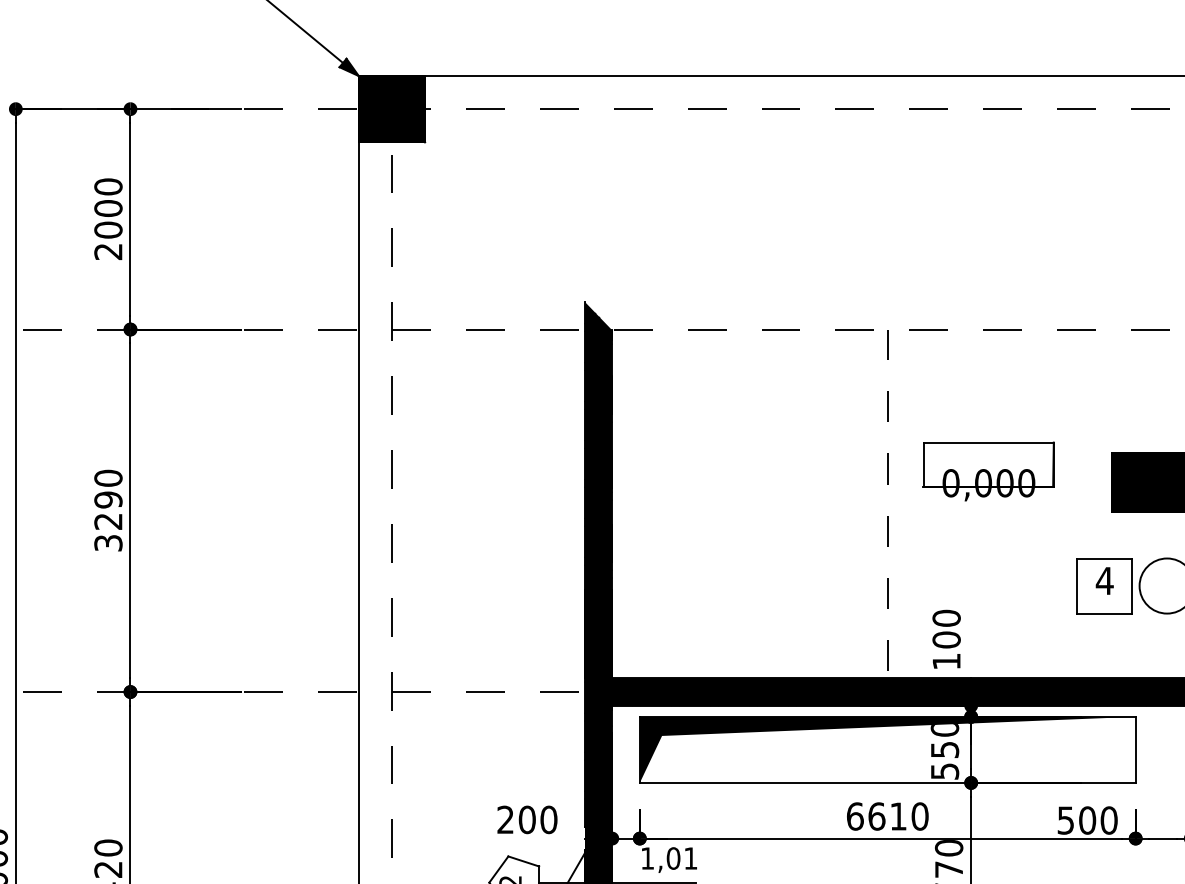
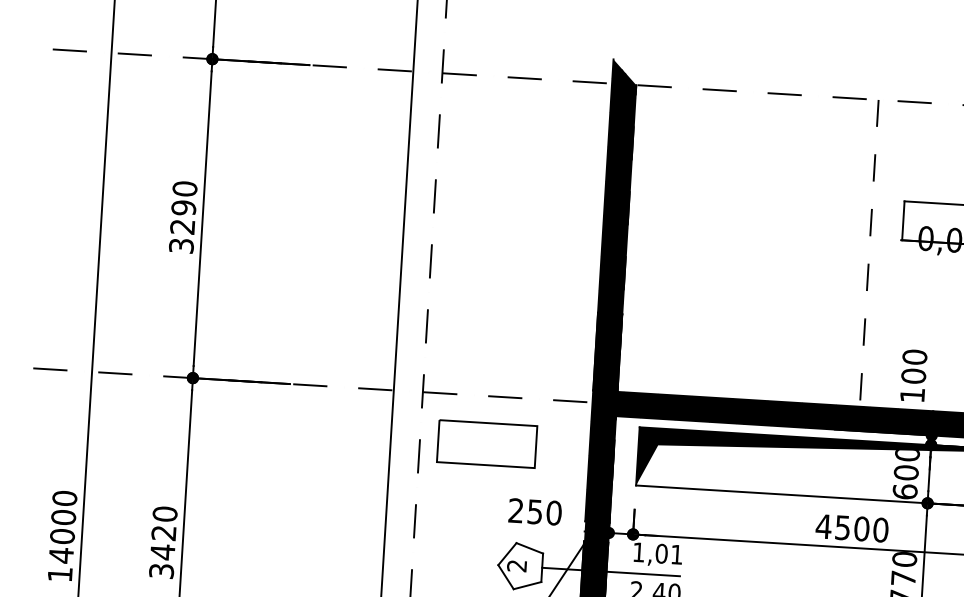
part: (468, 746) -> (487, 444), added
text: (944, 760) -> (905, 482), 550 -> 600
text: (876, 816) -> (842, 527), 6610 -> 4500
text: (526, 819) -> (534, 511), 200 -> 250

